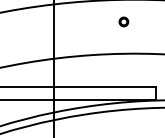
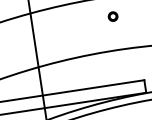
part: (123, 21) -> (112, 16), moved

